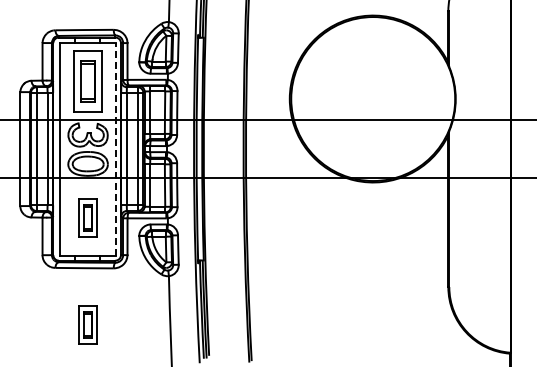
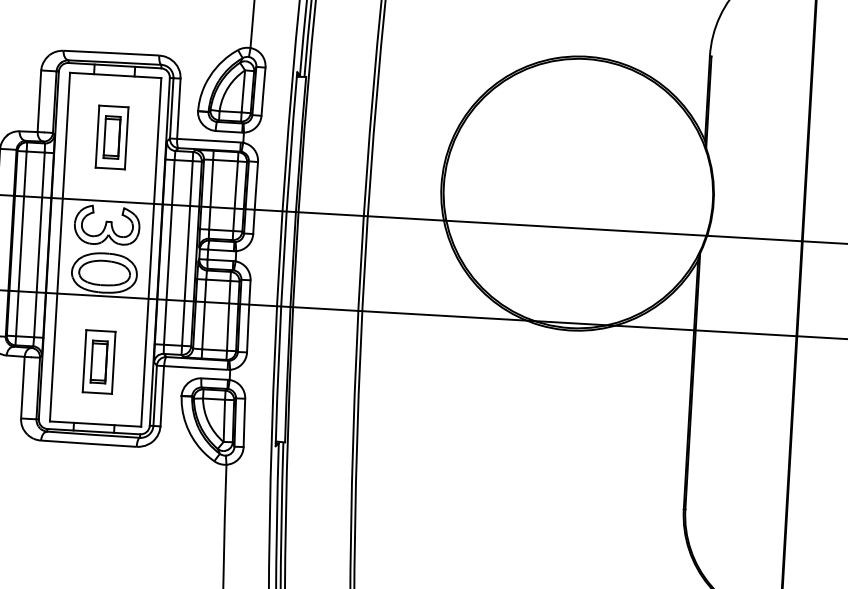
part: (87, 80) -> (111, 136), size x0.62
line: (115, 149) -> (150, 251), dashed -> solid
part: (87, 324) -> (88, 536), removed

